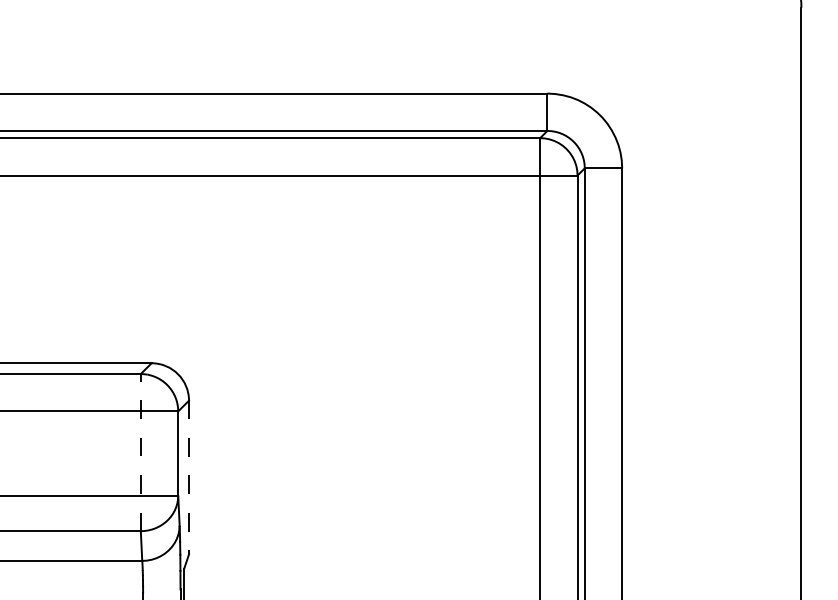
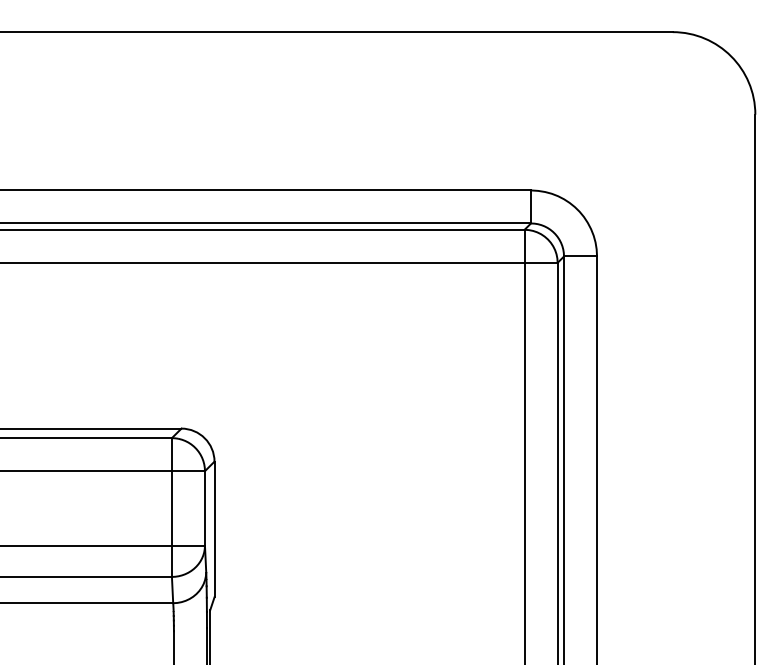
line: (140, 452) -> (171, 507), dashed -> solid
line: (189, 477) -> (214, 529), dashed -> solid

